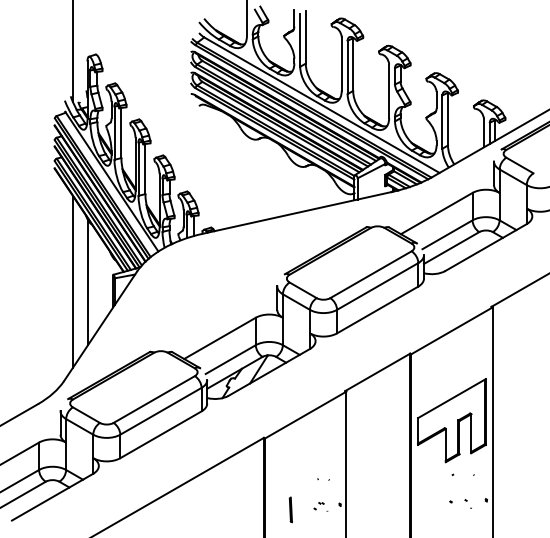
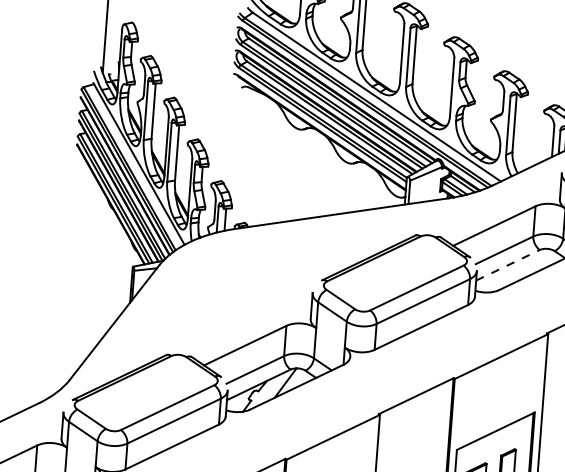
line: (451, 248) -> (507, 265), solid -> dashed
line: (72, 281) -> (87, 270), removed
line: (87, 282) -> (103, 273), removed

